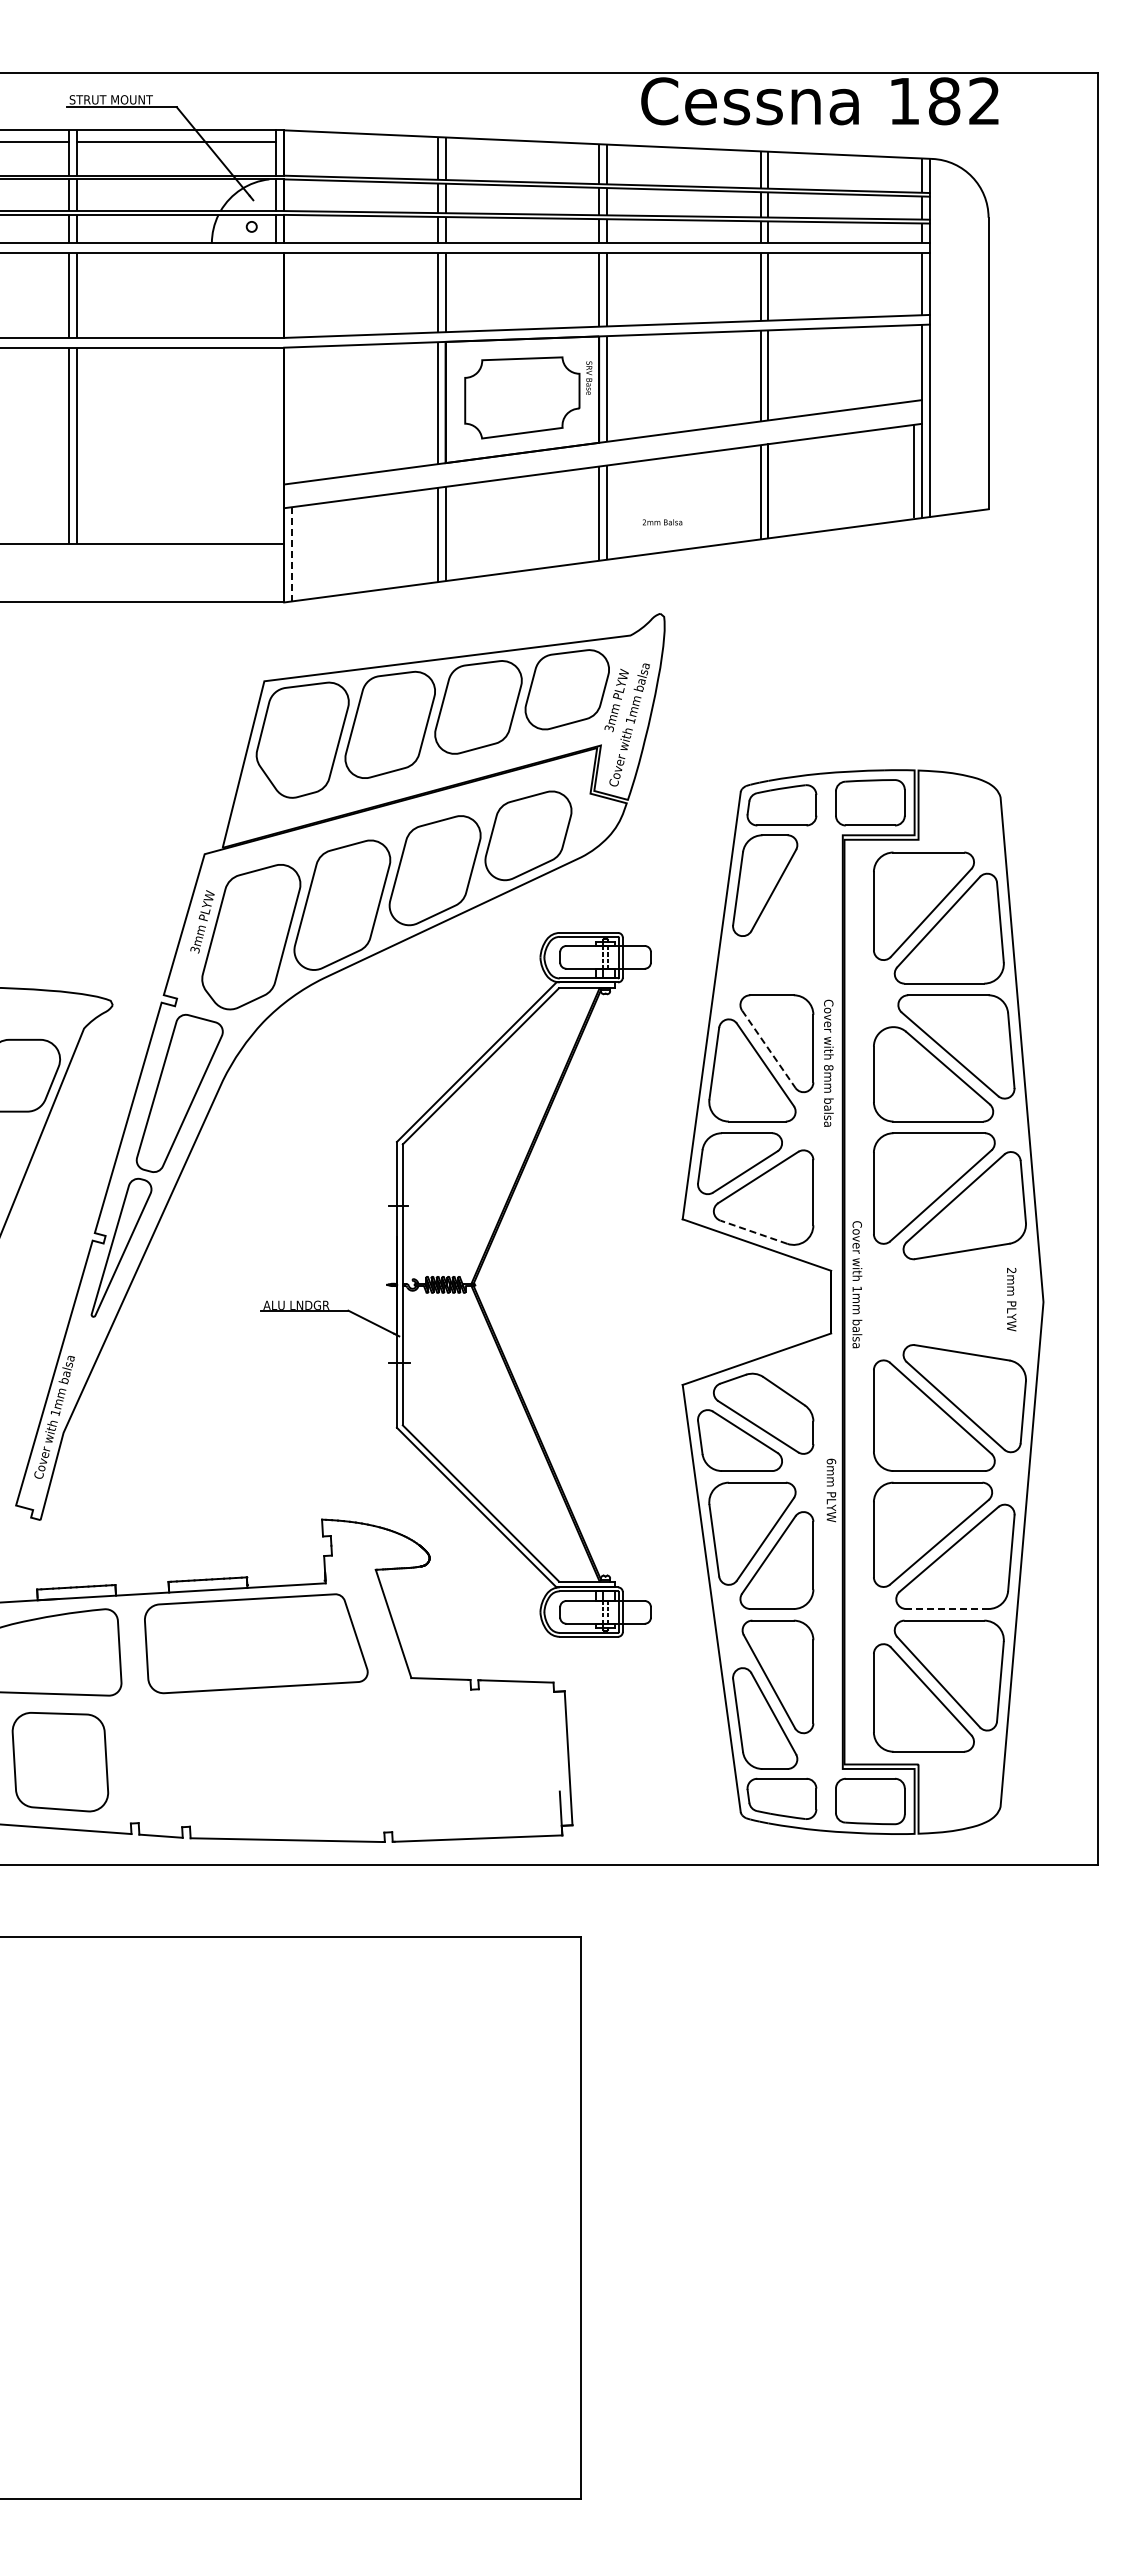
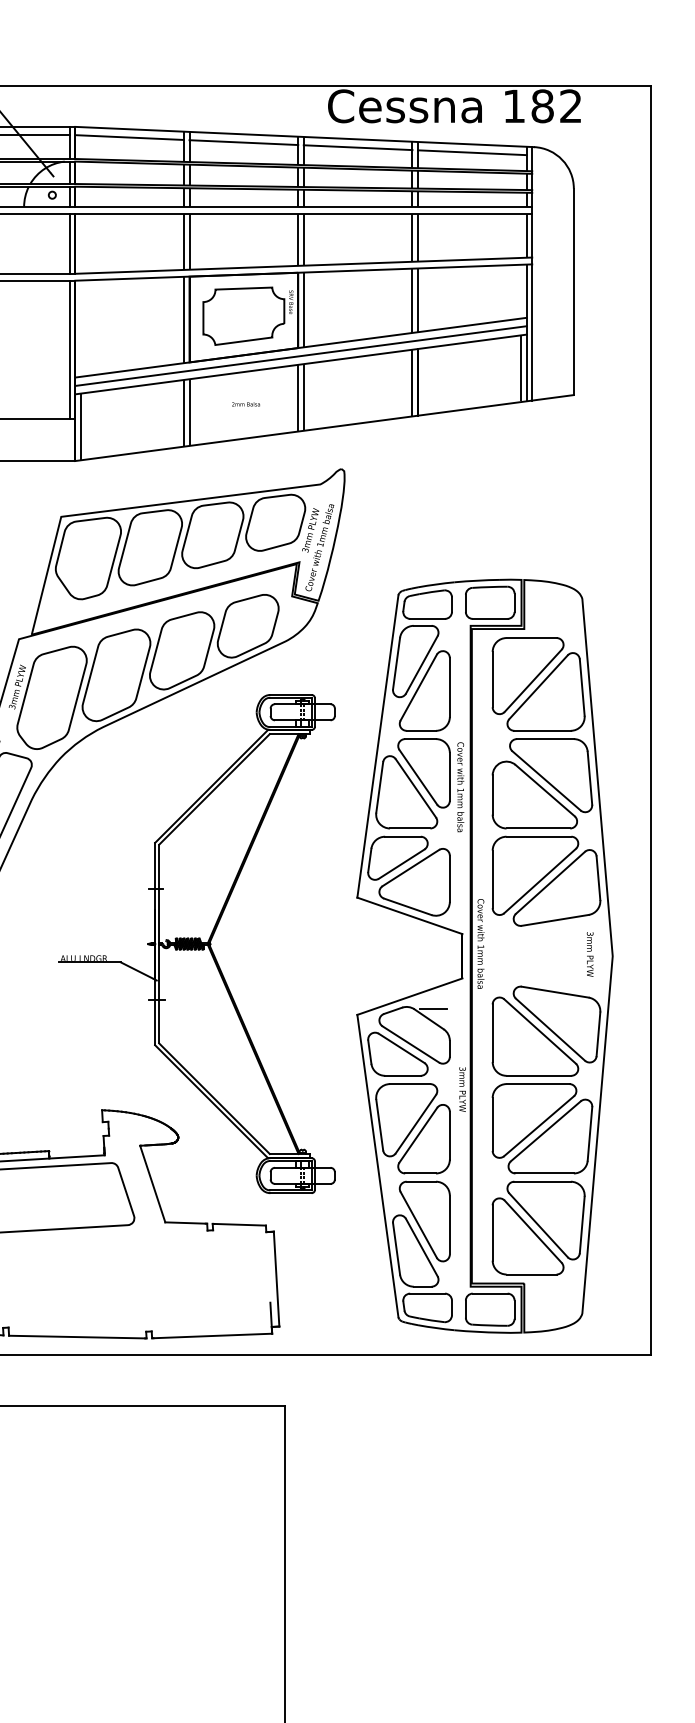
line: (360, 145) -> (129, 137), added
line: (522, 152) -> (243, 142), added
line: (683, 159) -> (357, 147), added
line: (844, 166) -> (471, 152), added
line: (276, 295) -> (69, 243), added
line: (276, 445) -> (69, 349), added
line: (602, 453) -> (300, 355), added
text: (662, 522) -> (246, 404), moved
line: (292, 554) -> (81, 427), dashed -> solid
part: (777, 927) -> (424, 691), added
line: (768, 1049) -> (418, 777), dashed -> solid
text: (828, 1067) -> (460, 790), 8mm -> 1mm
line: (753, 1232) -> (407, 906), dashed -> solid
text: (1011, 1270) -> (590, 933), 2mm -> 3mm
line: (789, 1376) -> (432, 1008), added
text: (831, 1461) -> (462, 1069), 6mm -> 3mm
line: (946, 1608) -> (544, 1173), dashed -> solid

